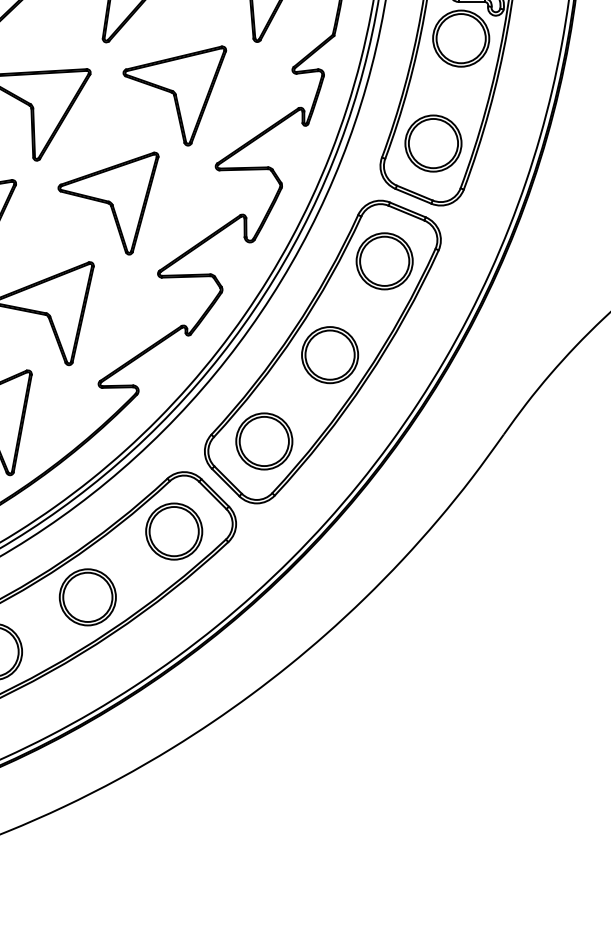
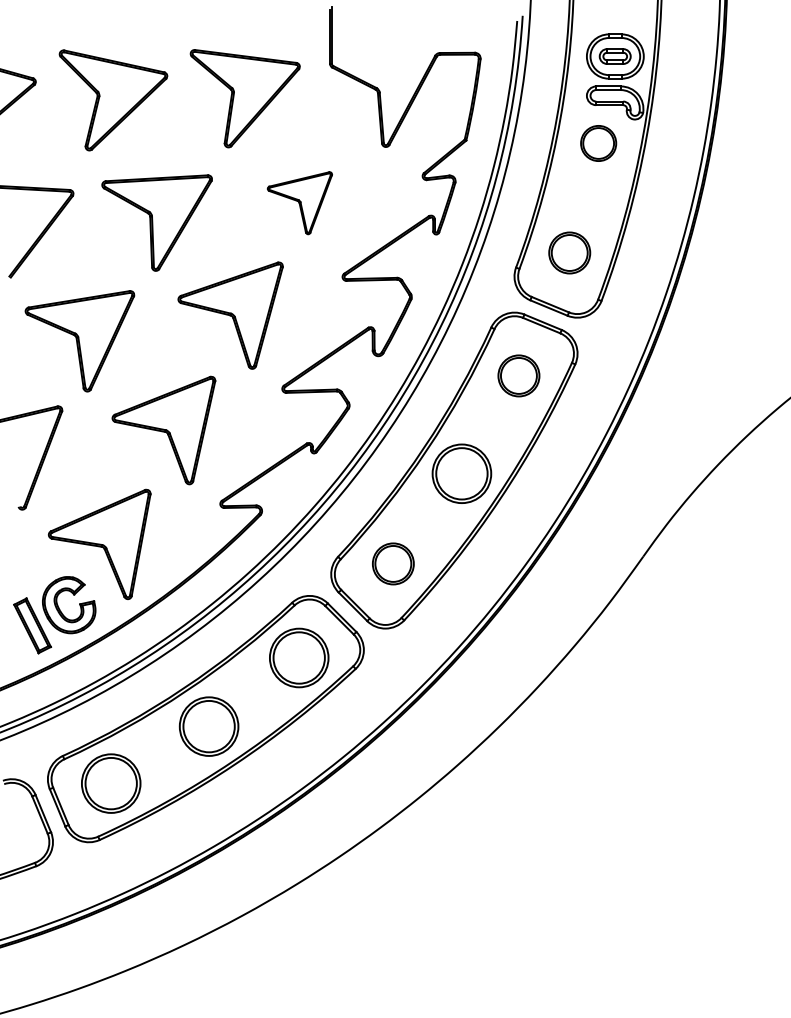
part: (460, 38) -> (598, 143), size x0.6
part: (174, 95) -> (299, 202), size x0.6
part: (433, 143) -> (569, 252), size x0.7
part: (384, 260) -> (518, 375), size x0.7
part: (264, 441) -> (393, 563), size x0.7

